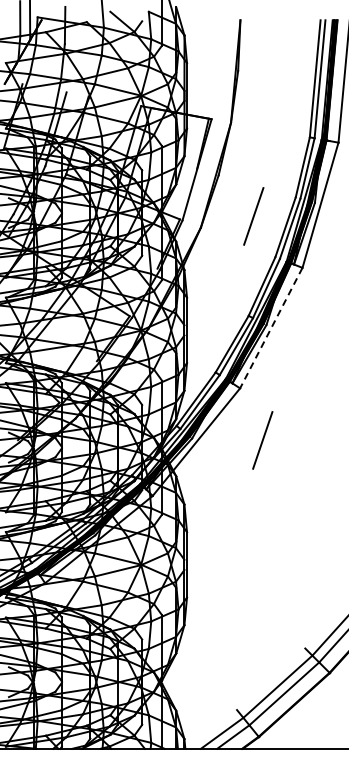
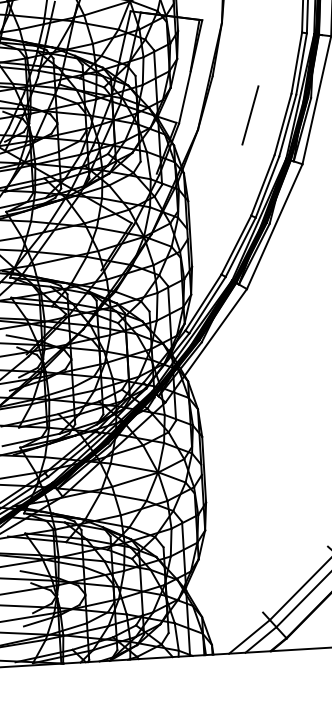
line: (271, 328) -> (274, 227), dashed -> solid
line: (262, 440) -> (272, 340), removed

